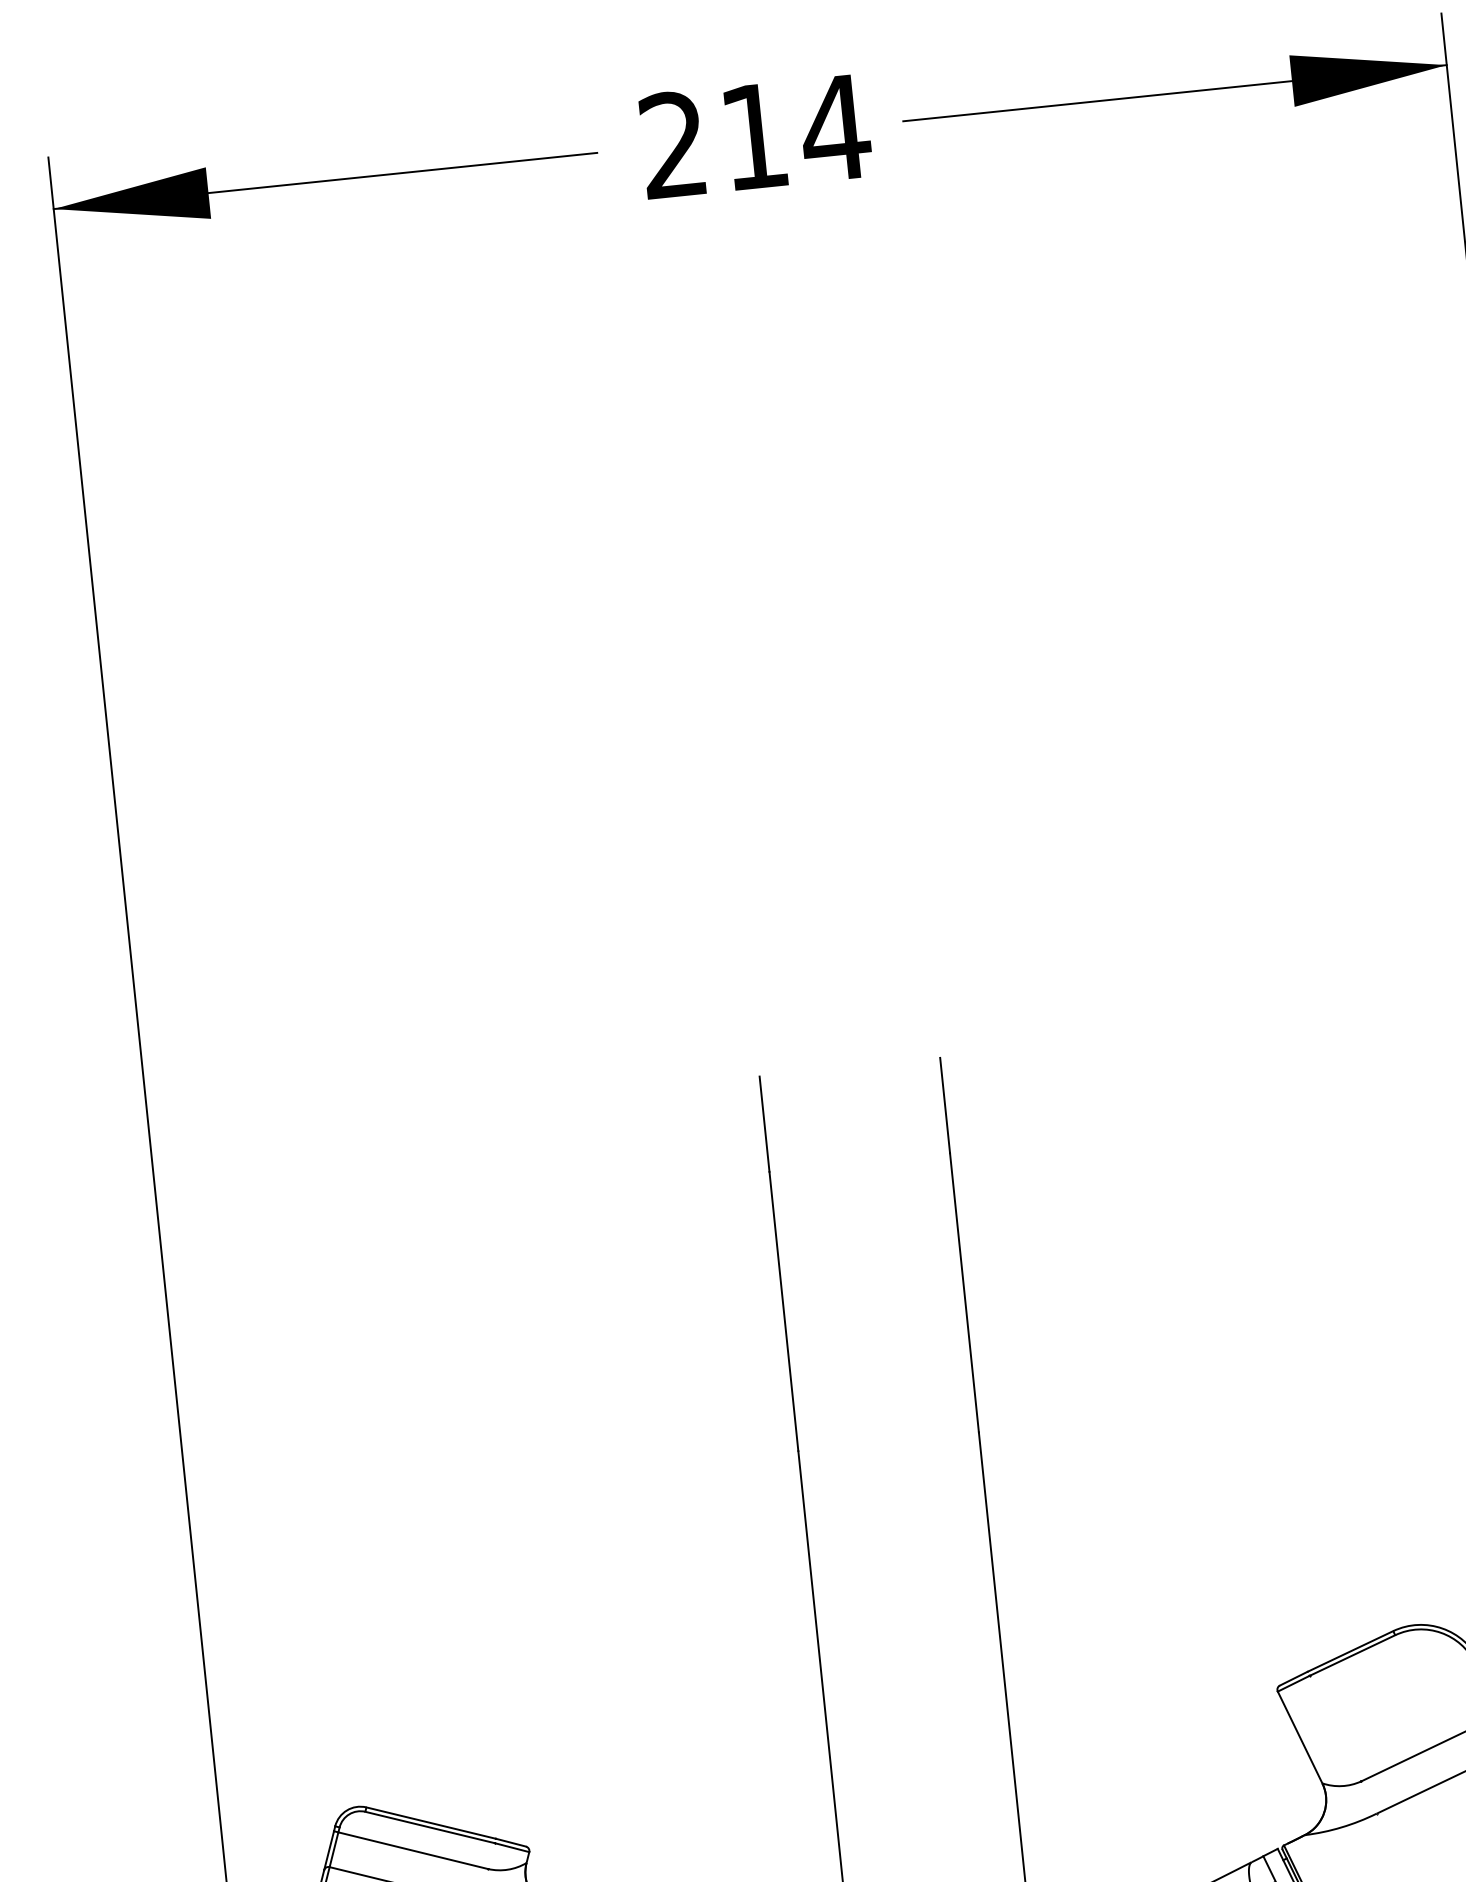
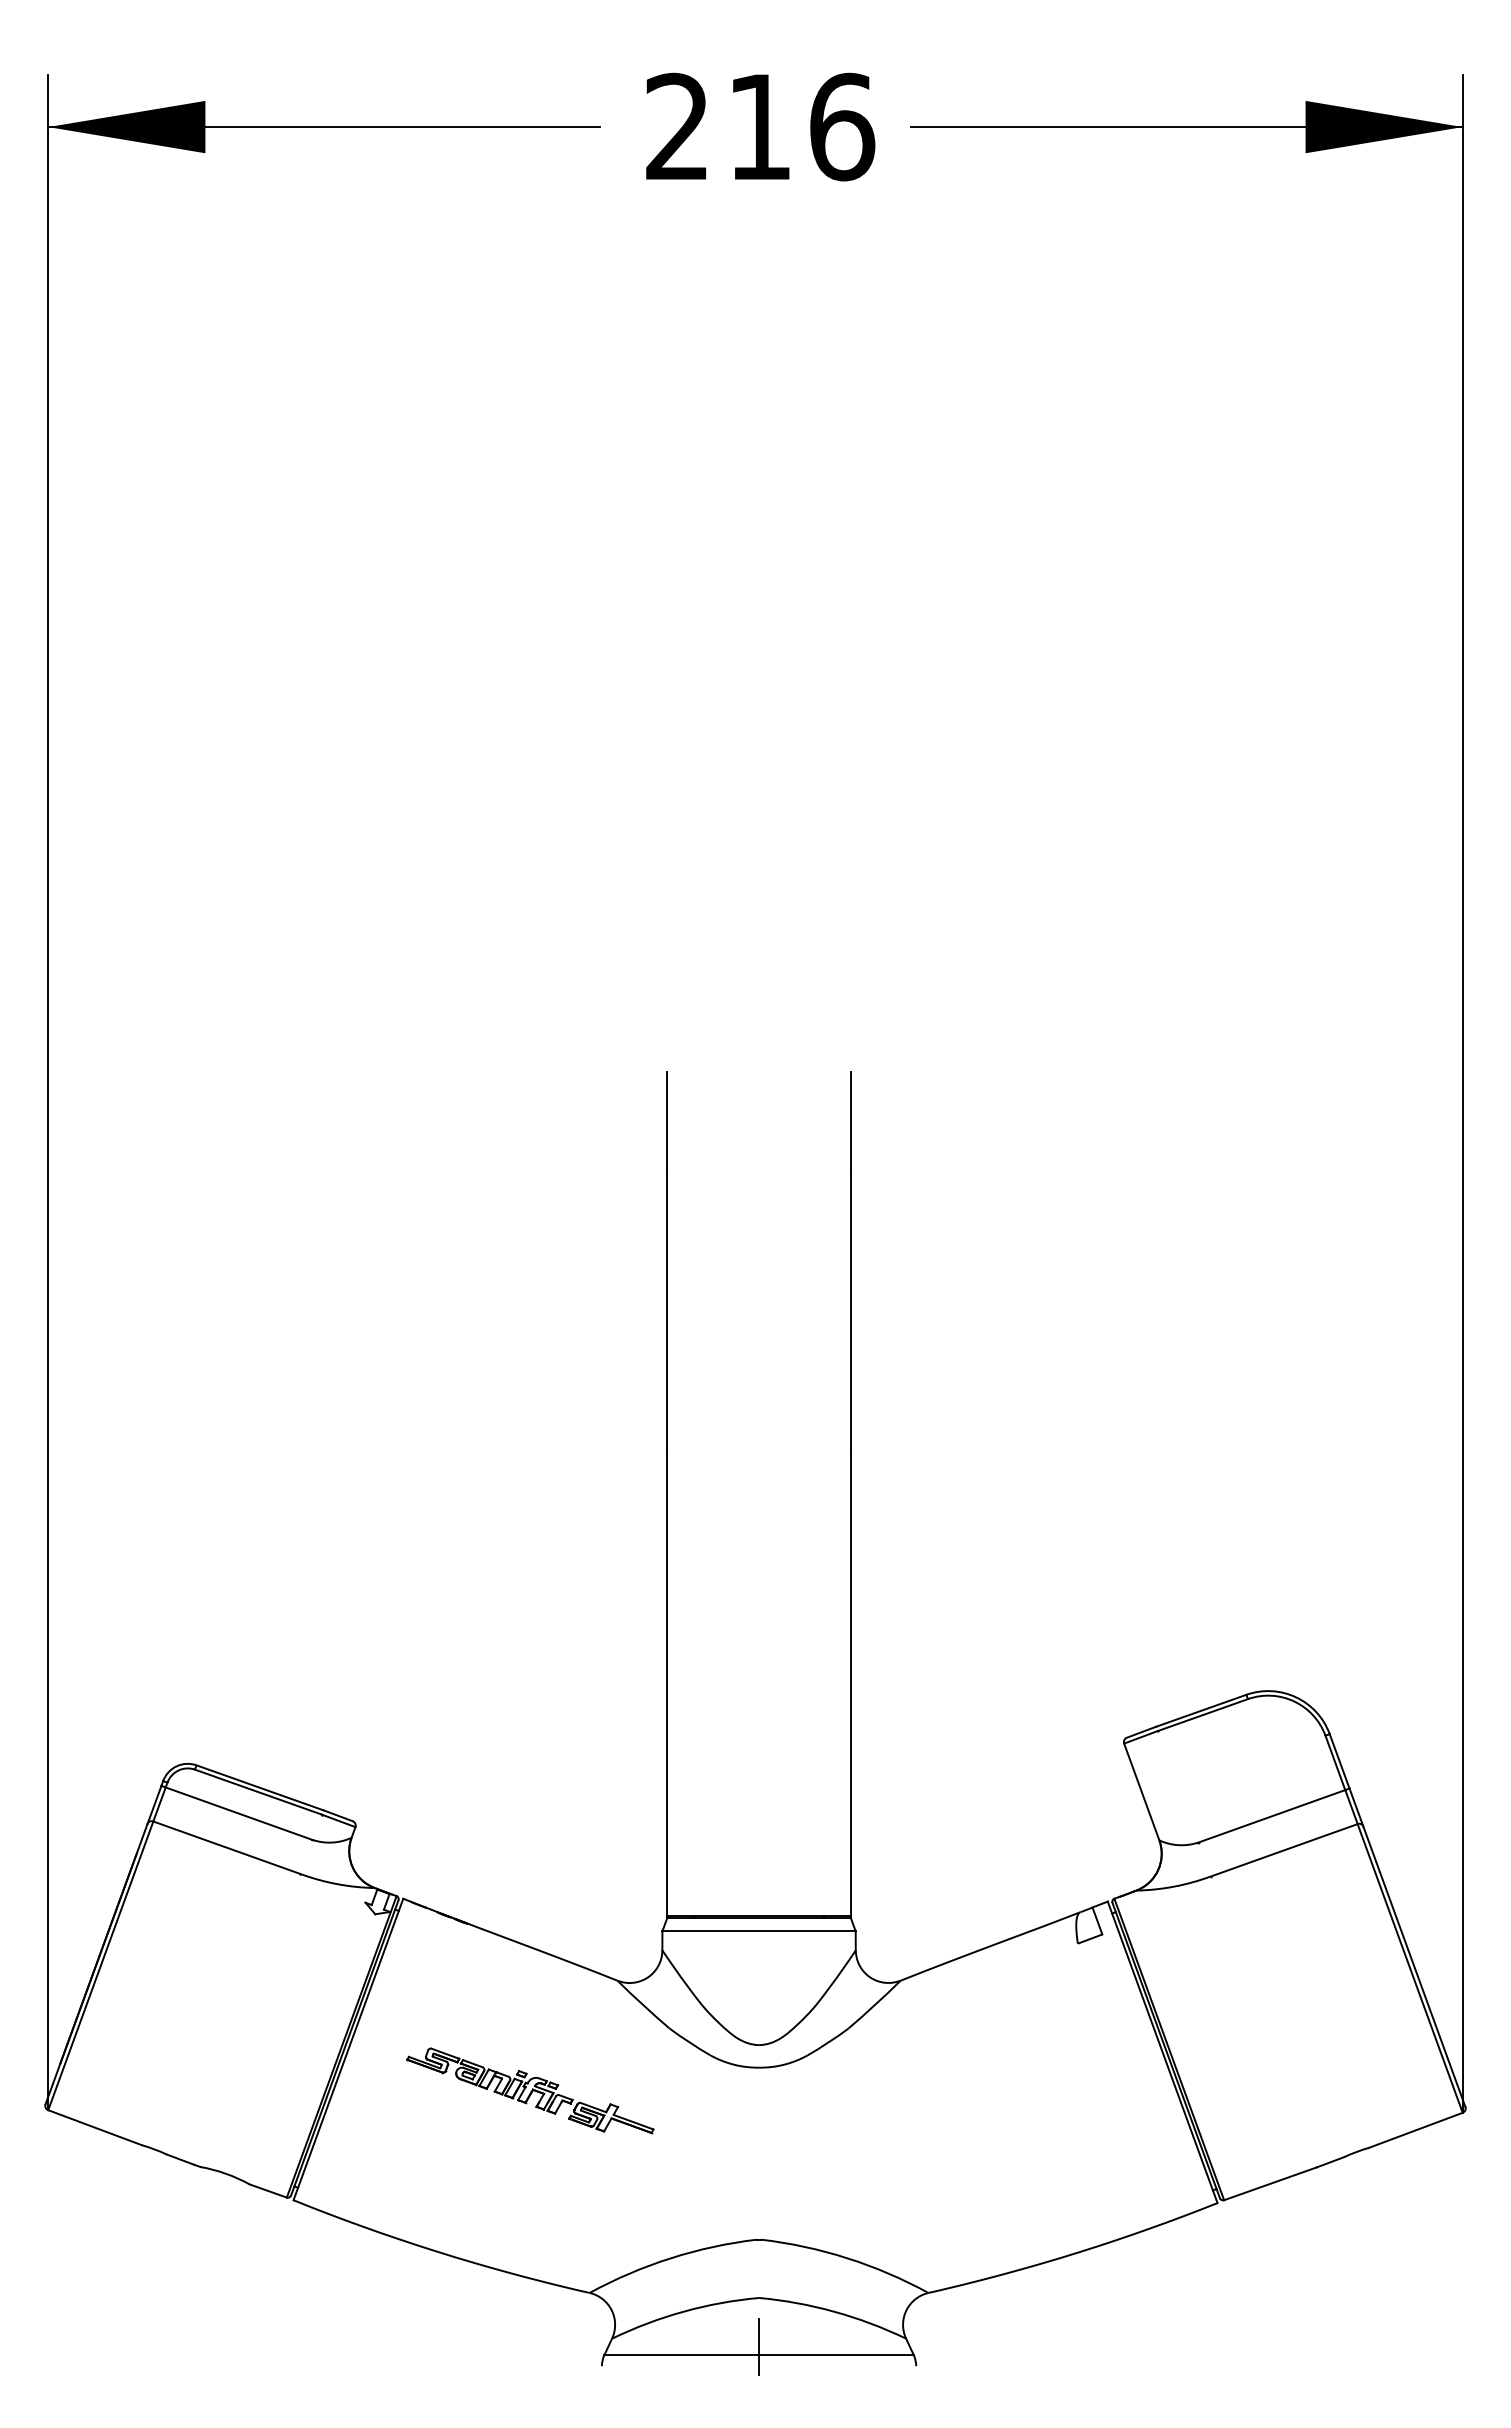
text: (834, 127) -> (841, 126), 214 -> 216

